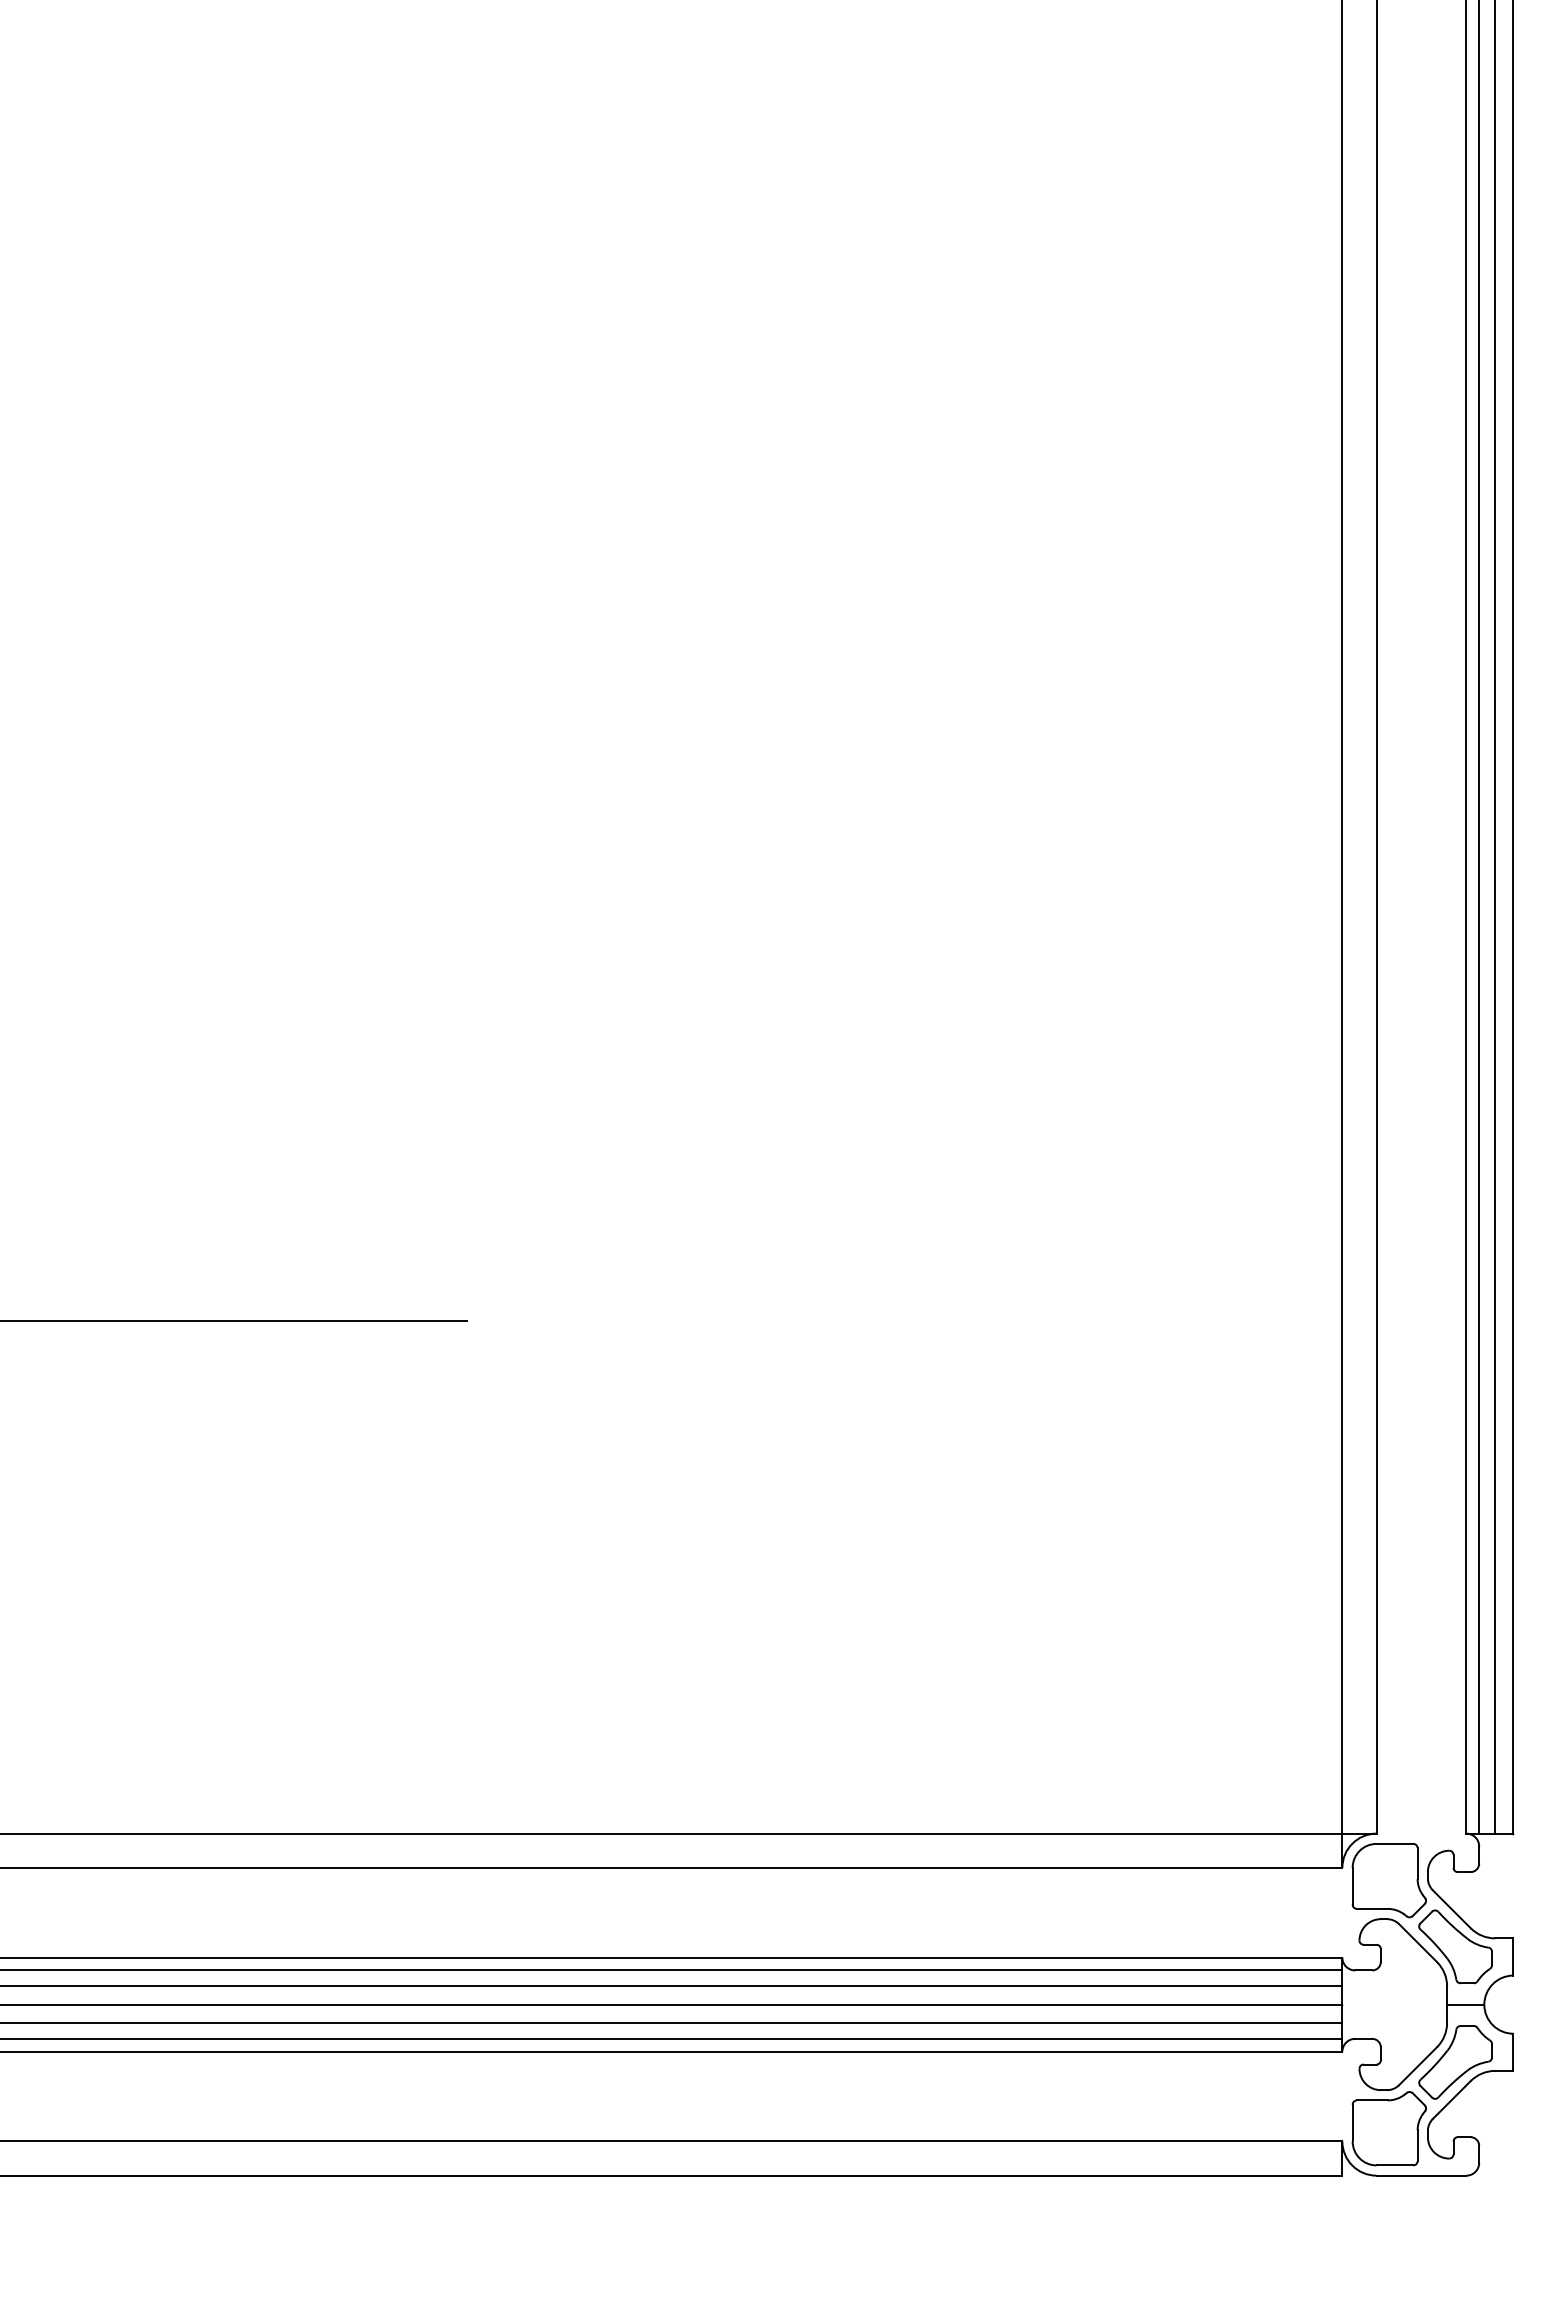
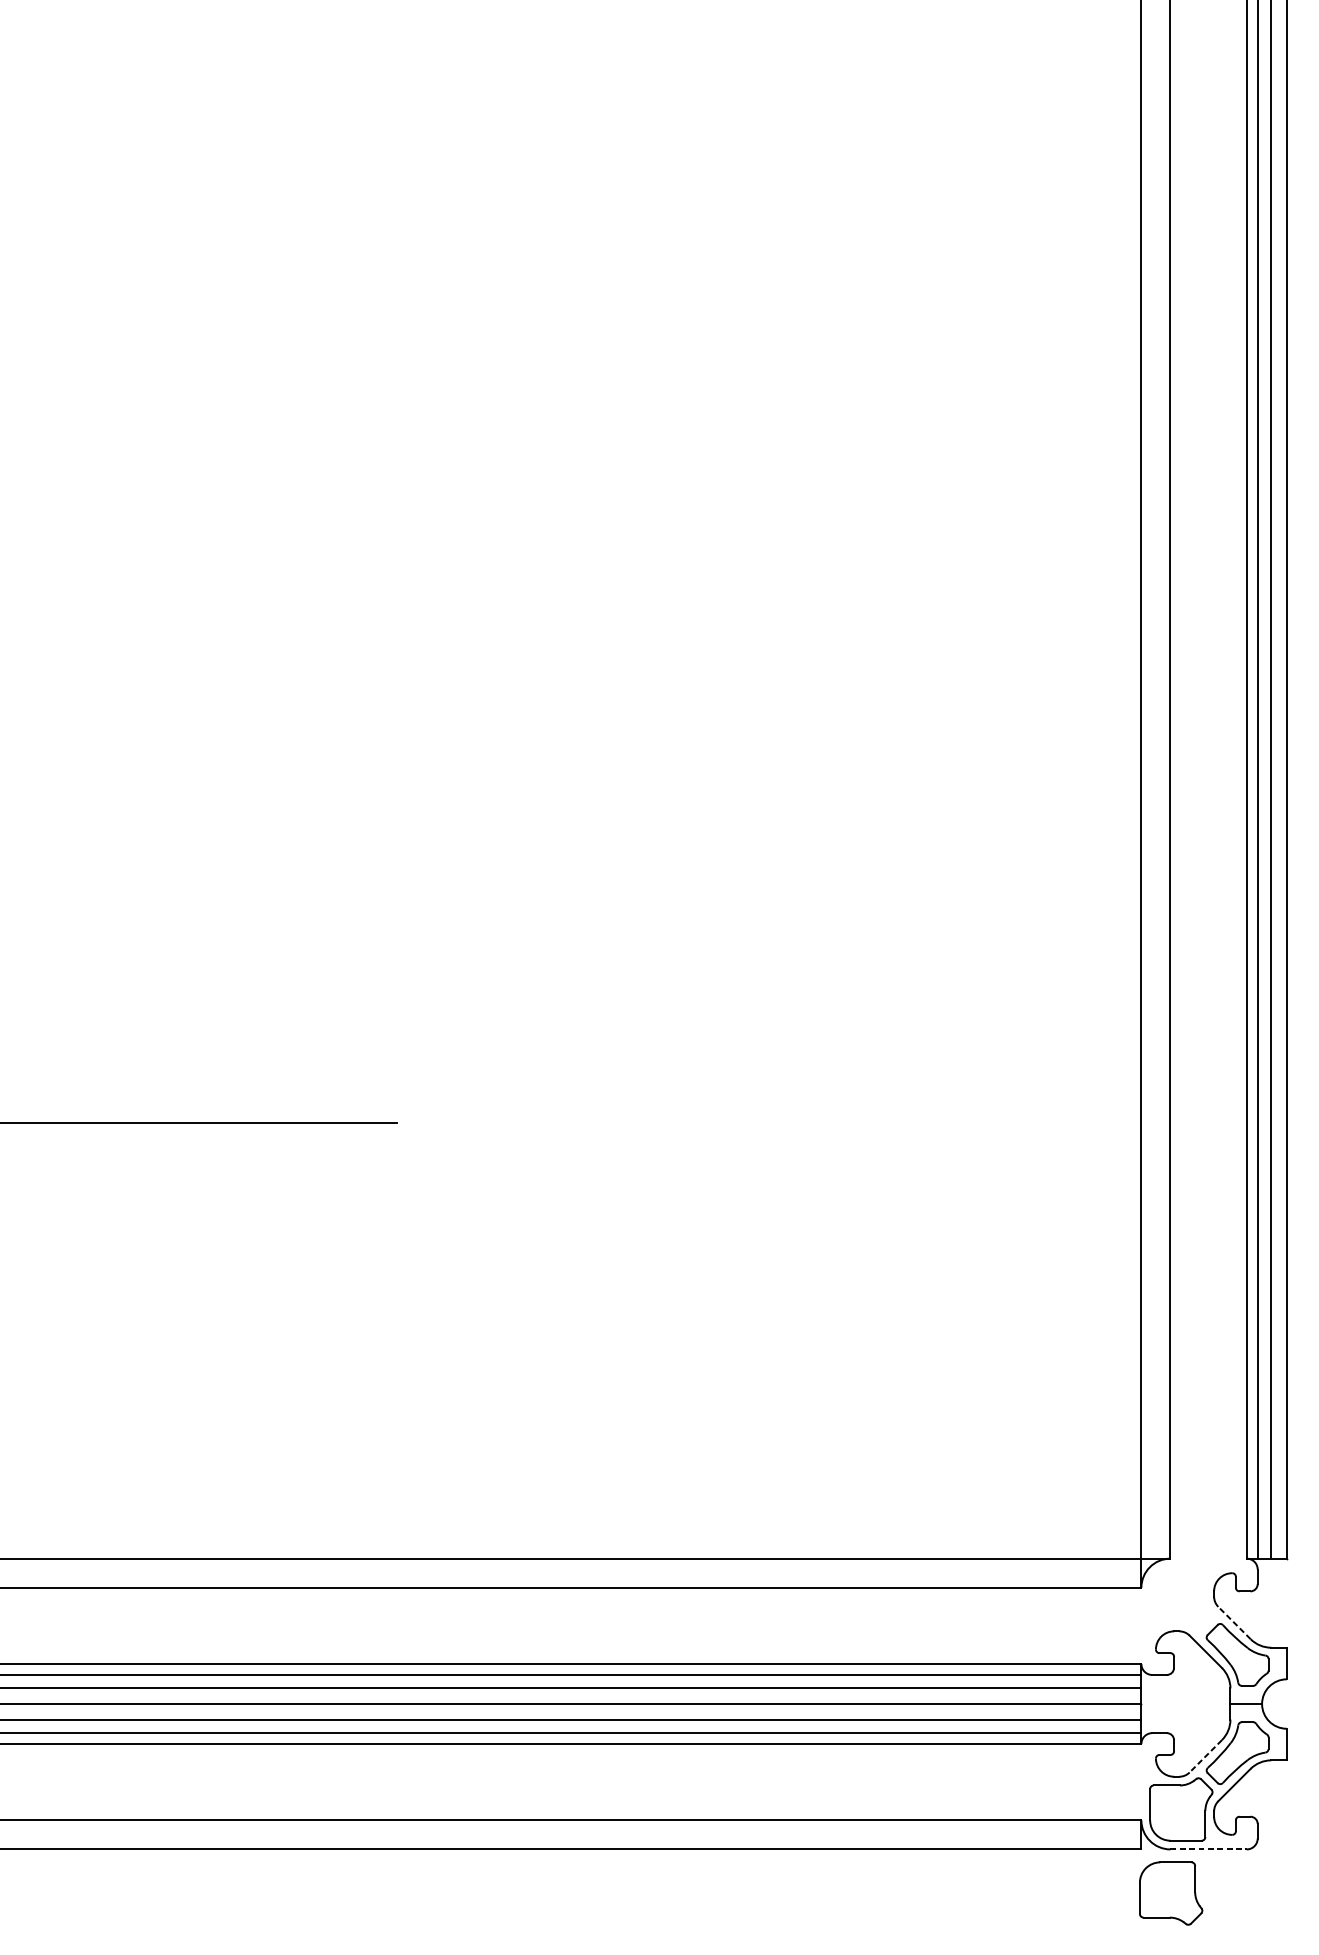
part: (1388, 1880) -> (1170, 1893), moved
line: (1451, 1909) -> (1234, 1623), solid -> dashed
line: (1418, 2066) -> (1206, 1756), solid -> dashed
line: (1421, 2175) -> (1208, 1849), solid -> dashed

